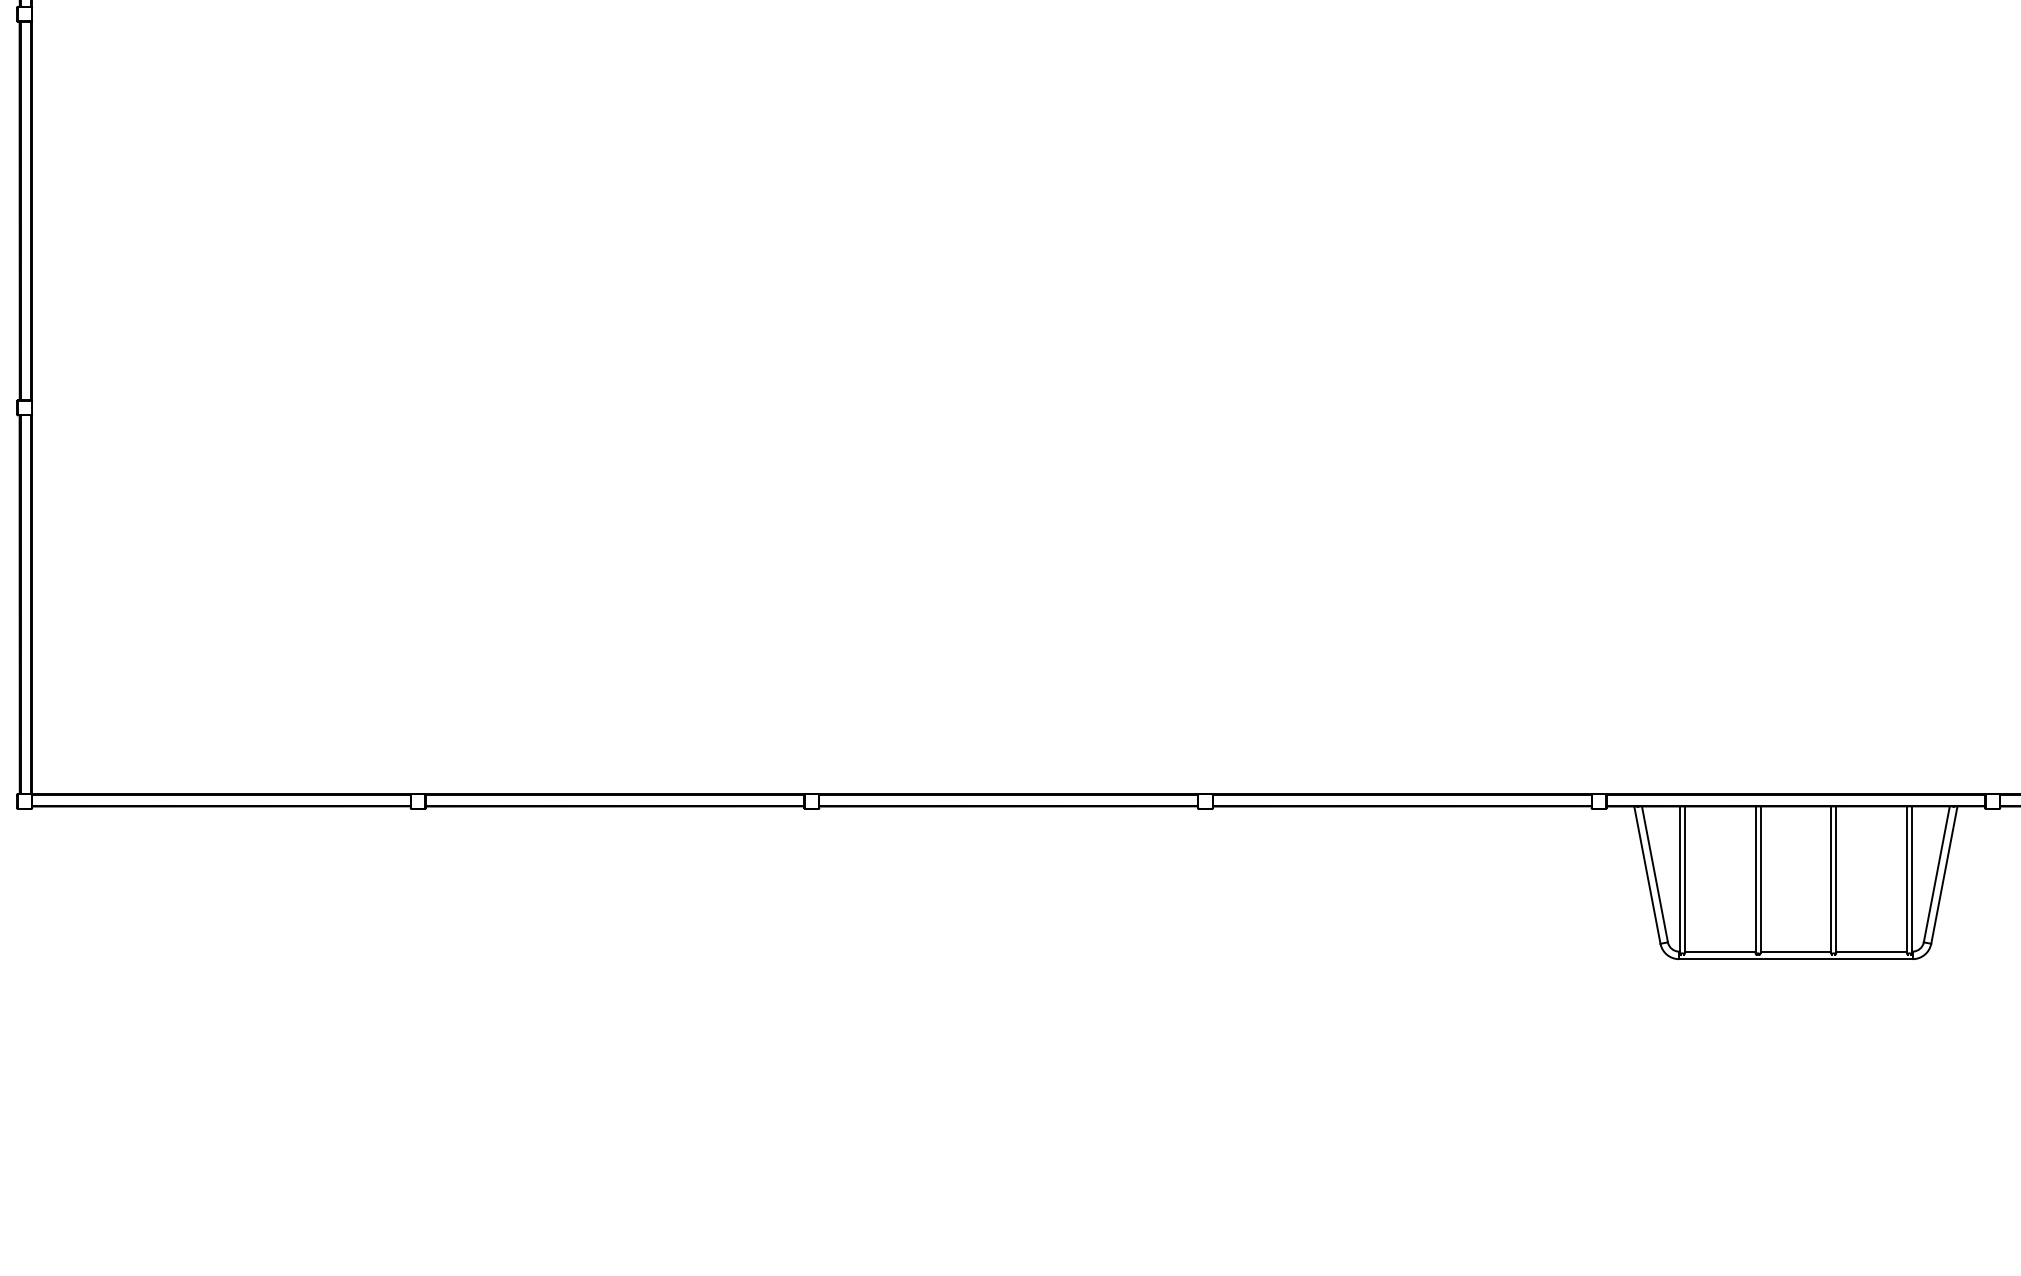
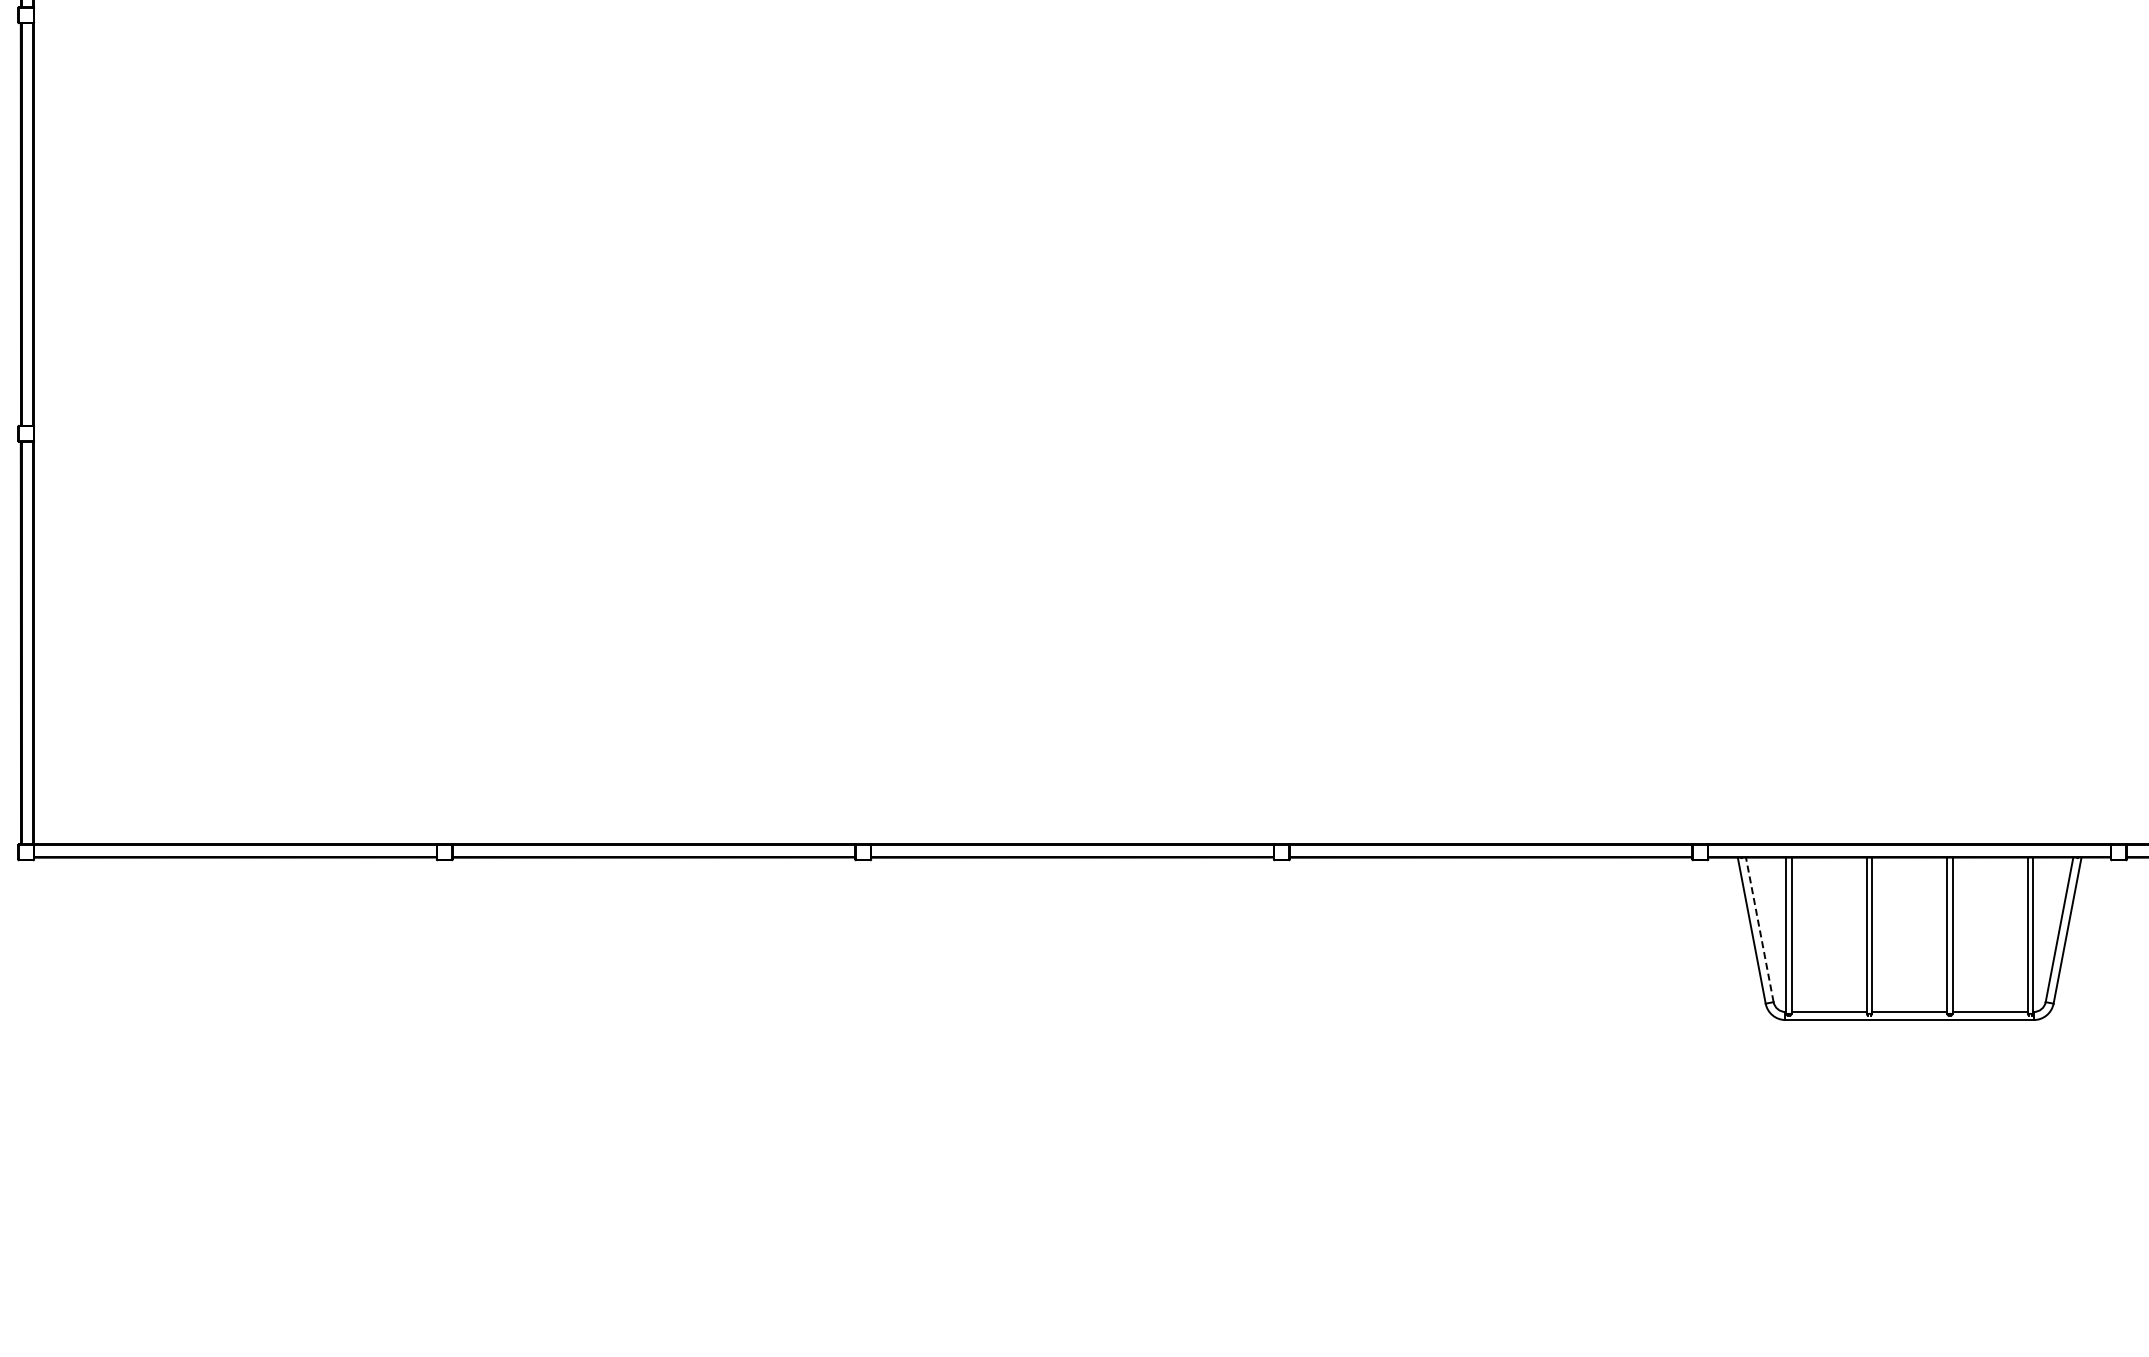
line: (1654, 874) -> (1759, 929), solid -> dashed

